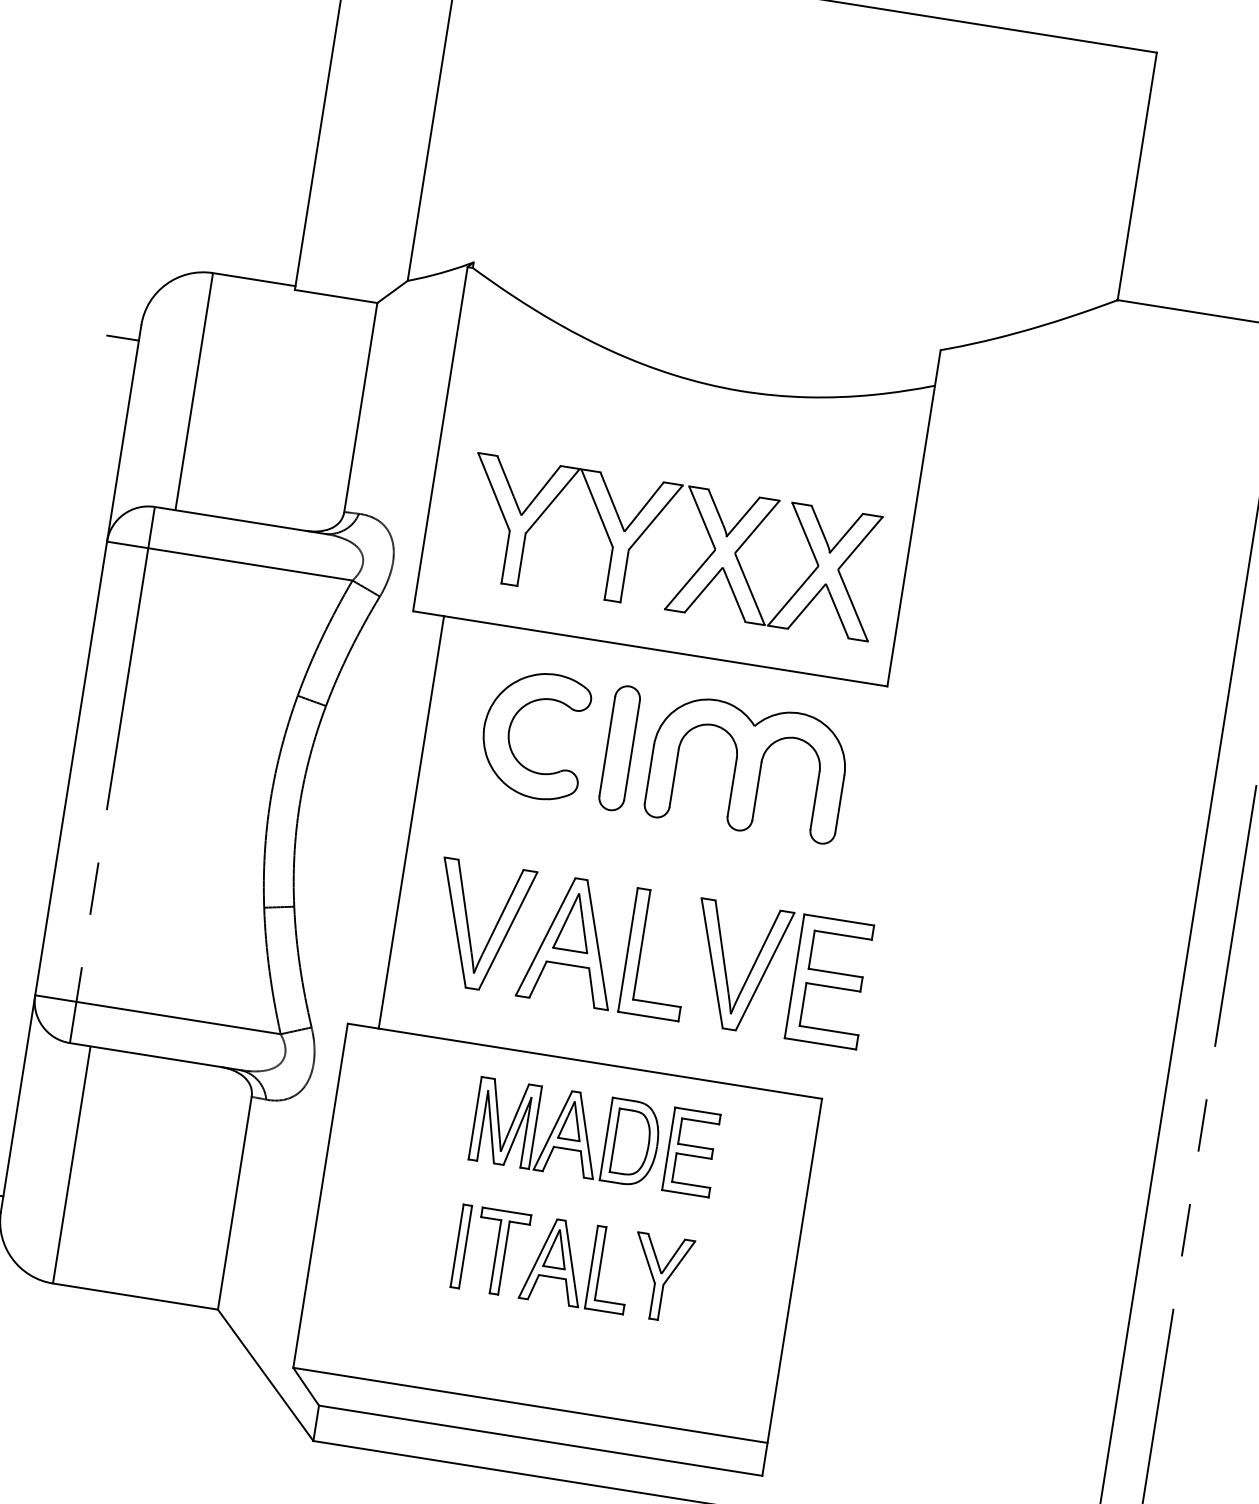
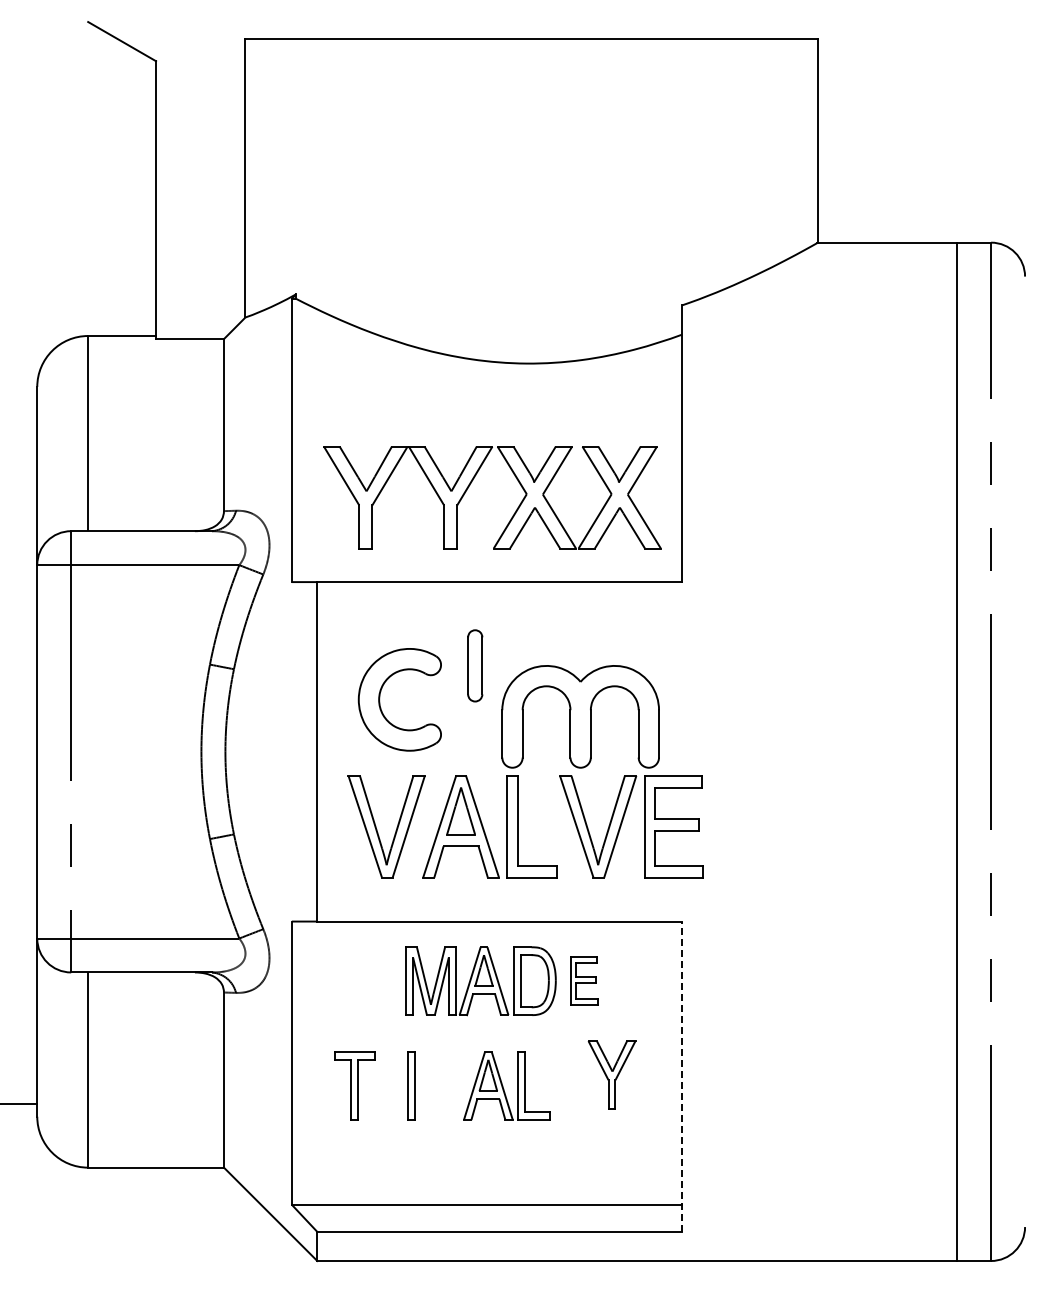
line: (123, 337) -> (24, 399), removed
part: (511, 729) -> (380, 698), moved
part: (620, 747) -> (475, 665), size x0.7
part: (747, 768) -> (580, 716), moved
part: (692, 1151) -> (584, 980), size x0.7
part: (500, 1252) -> (354, 1085), moved
part: (659, 1277) -> (611, 1074), moved
line: (792, 1287) -> (682, 1076), solid -> dashed

